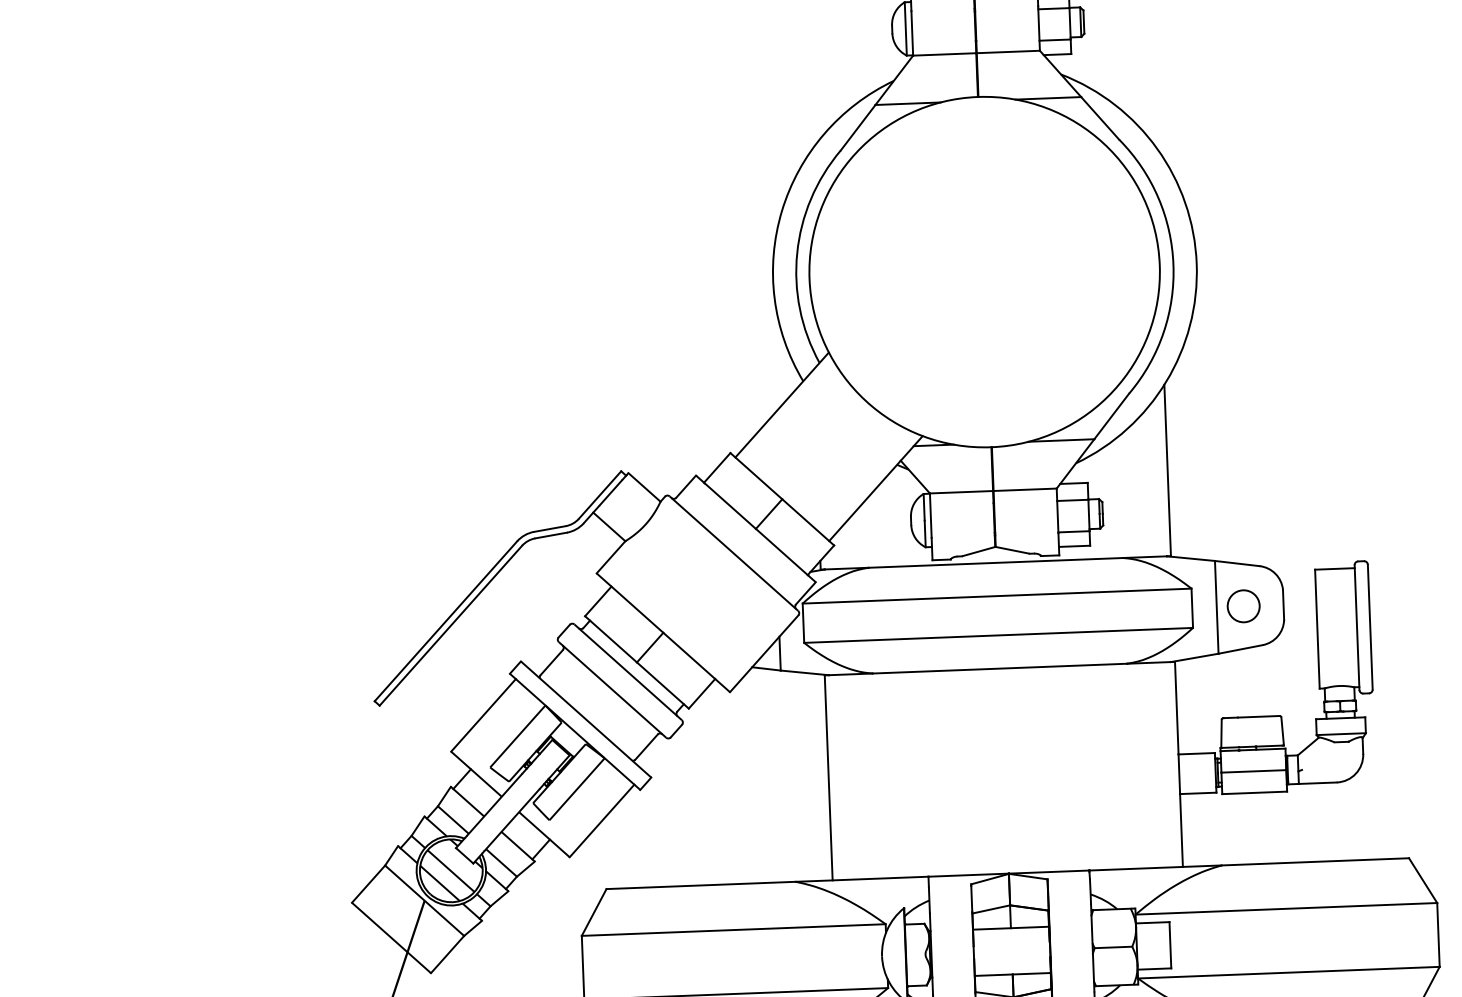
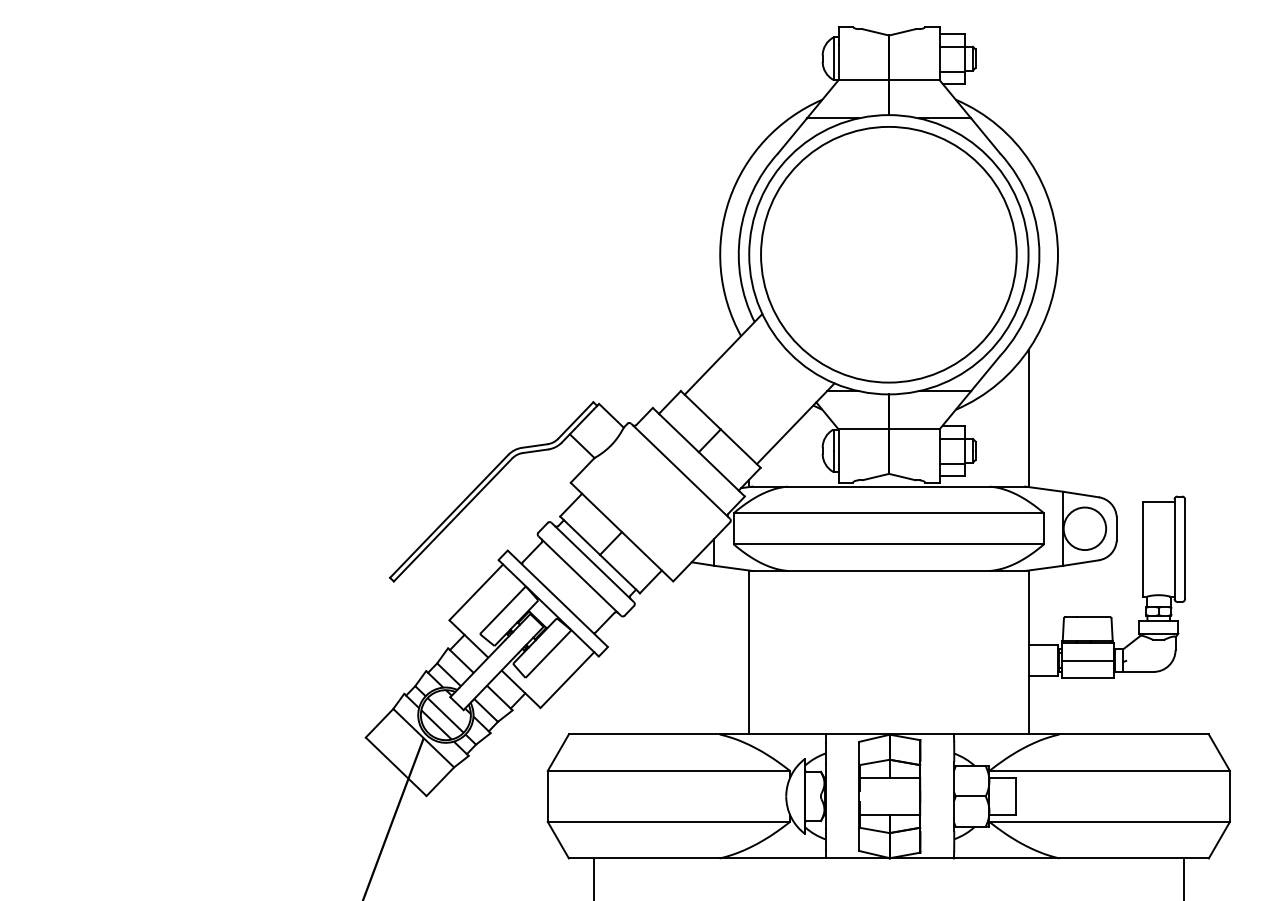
circle: (984, 271) -> (888, 254), added
circle: (1243, 605) -> (1084, 528), size x1.67

